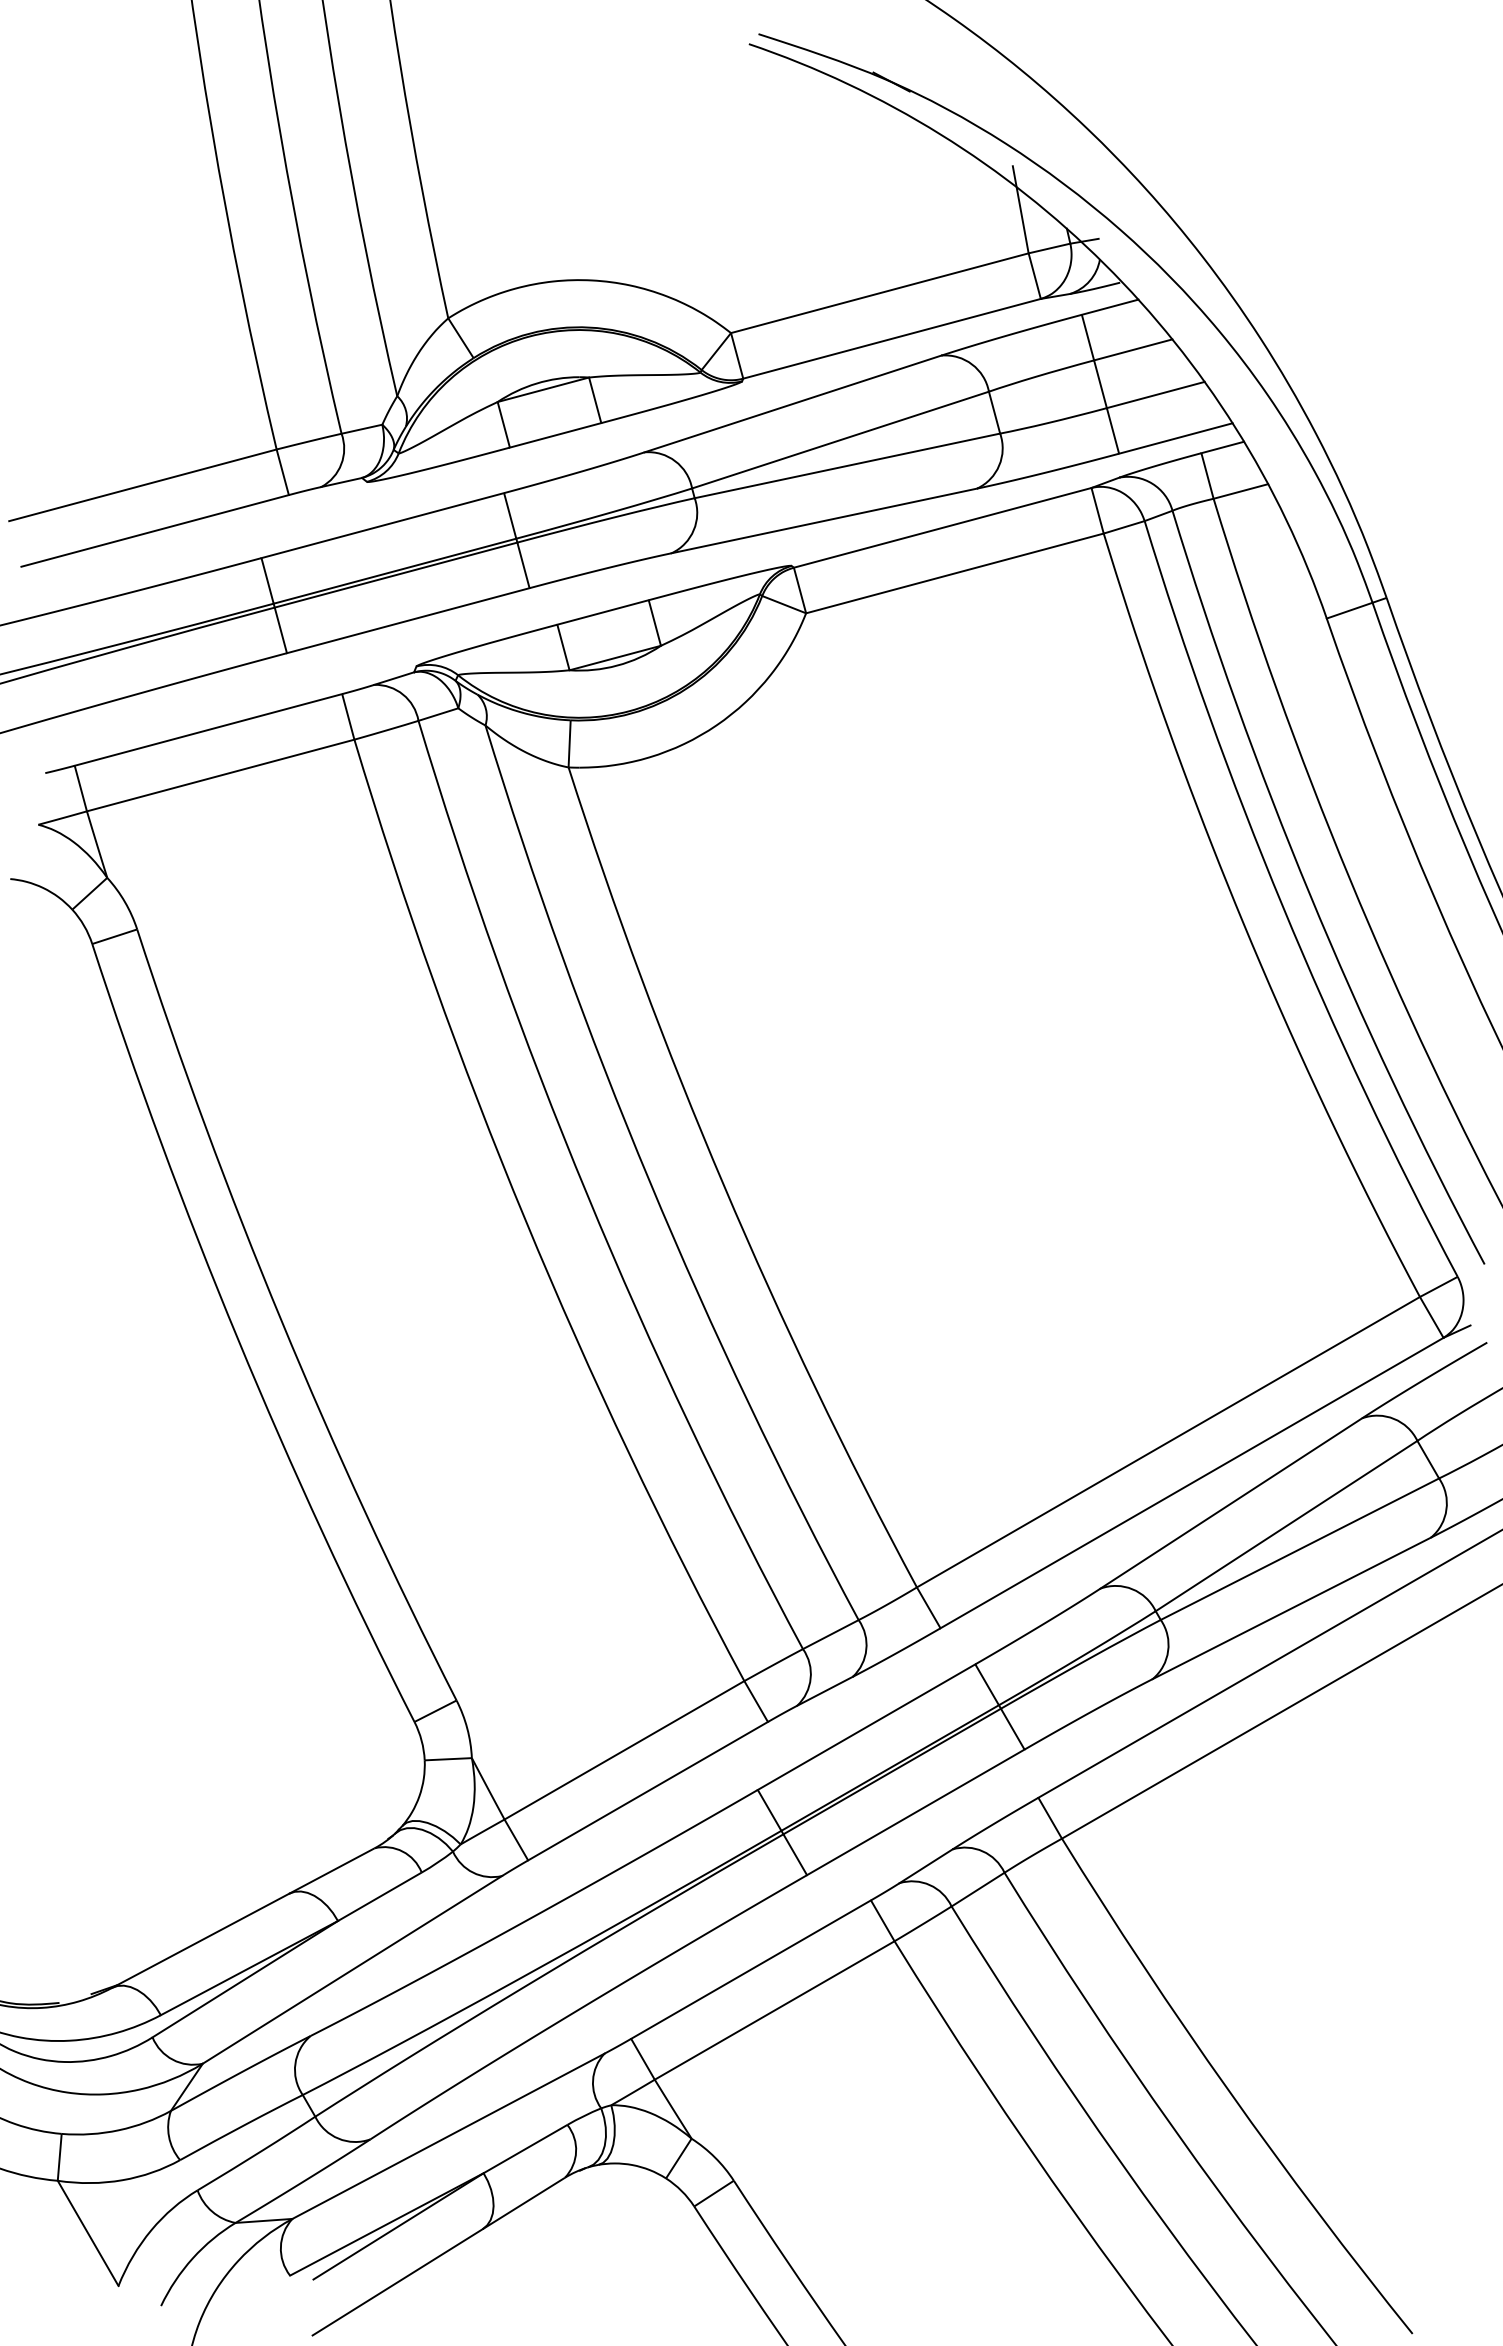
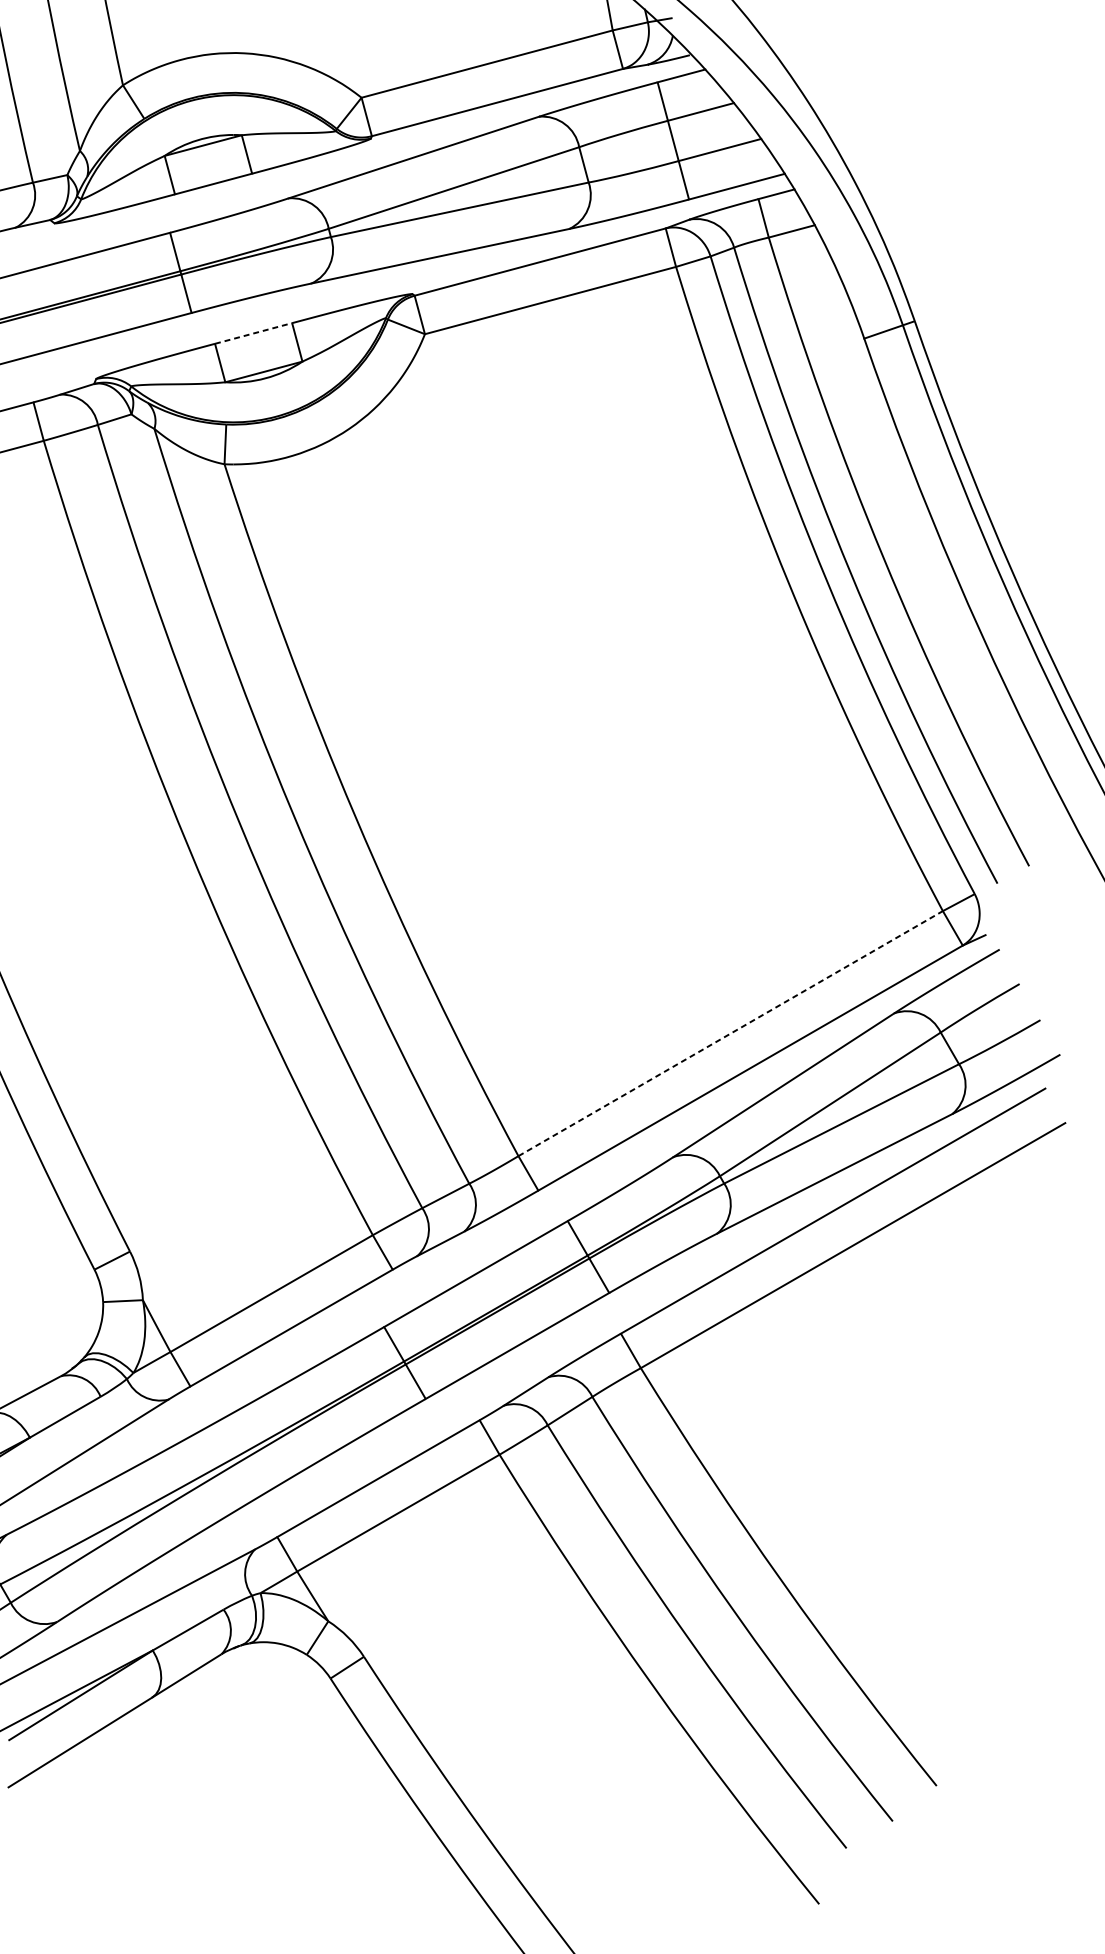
line: (603, 612) -> (253, 333), solid -> dashed
line: (1168, 1441) -> (730, 1033), solid -> dashed

